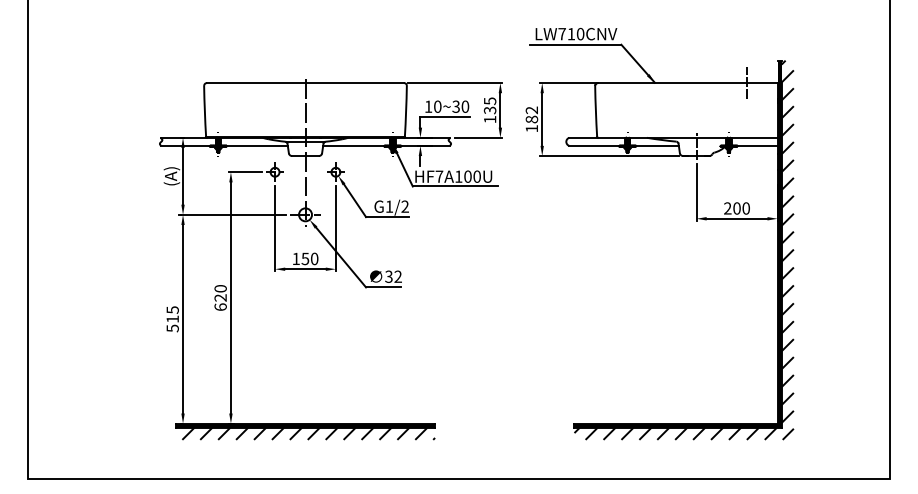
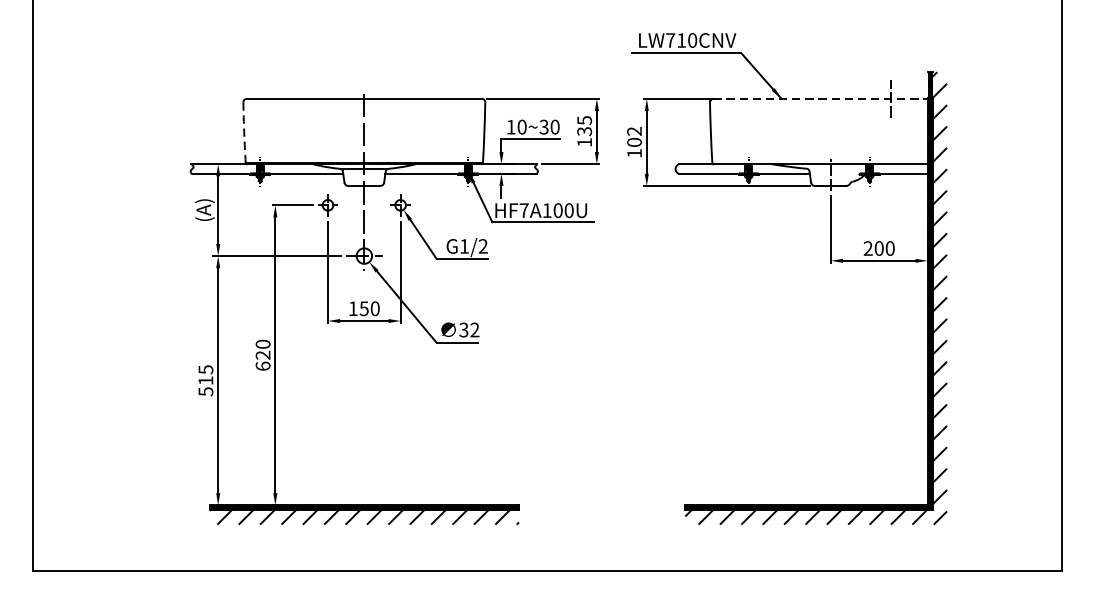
line: (687, 83) -> (820, 99), solid -> dashed
arc: (204, 111) -> (243, 132), solid -> dashed
text: (531, 119) -> (634, 142), 182 -> 102

